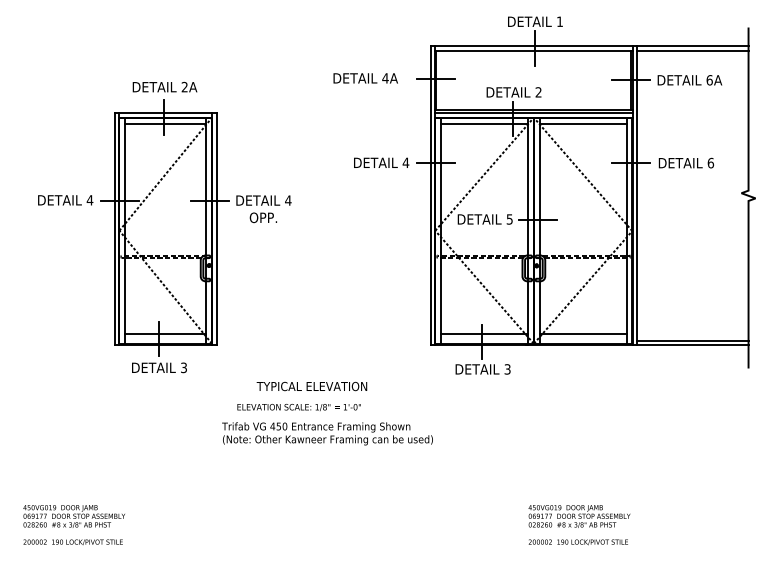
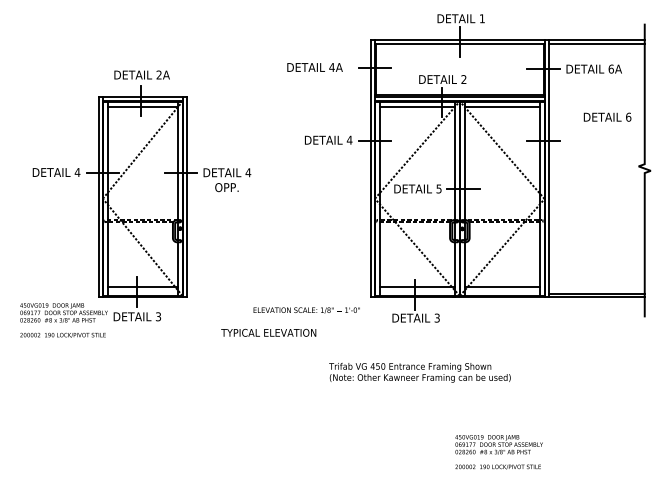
text: (685, 162) -> (606, 116), moved
text: (298, 407) -> (306, 310), moved
text: (327, 433) -> (419, 372), moved
text: (73, 525) -> (63, 320), moved

